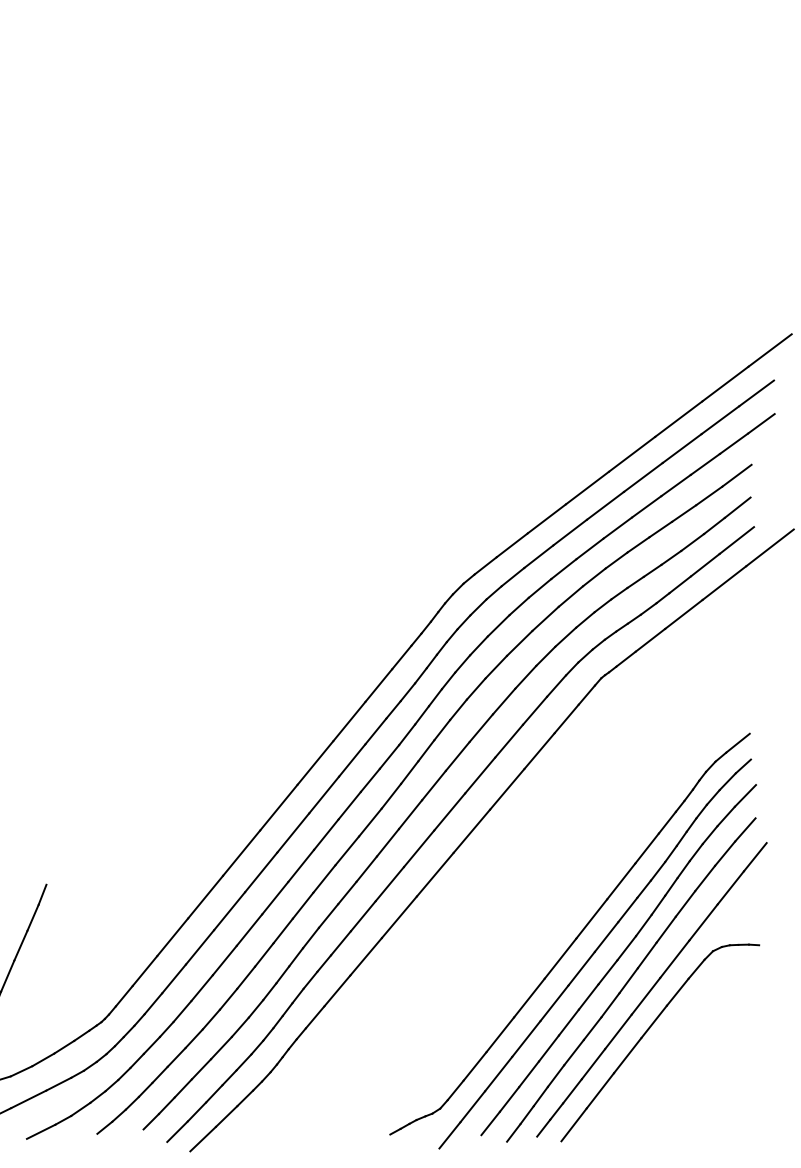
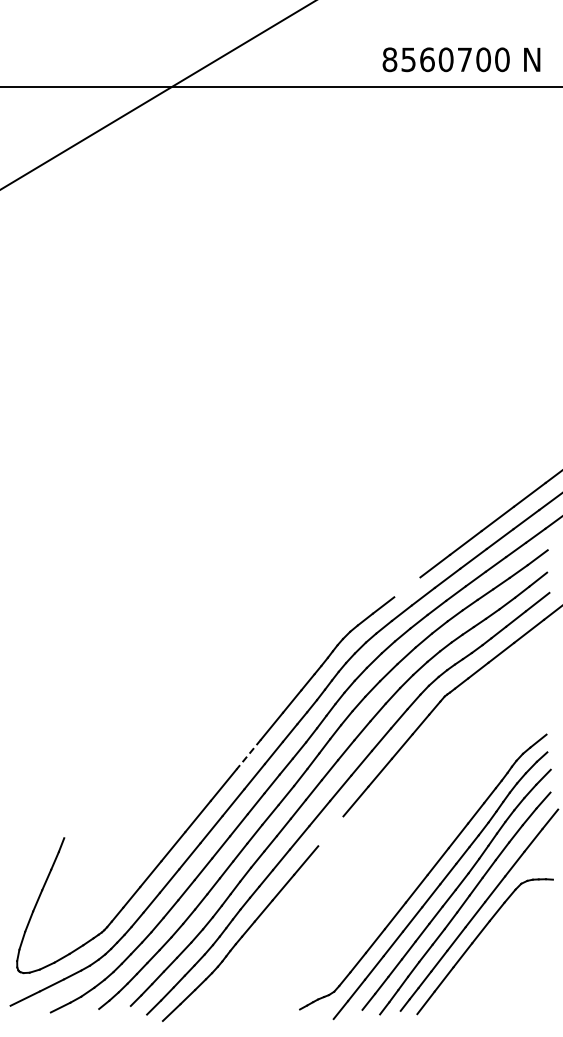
line: (547, 519) -> (407, 587), removed
line: (315, 764) -> (248, 755), solid -> dashed
line: (434, 875) -> (330, 831), removed

